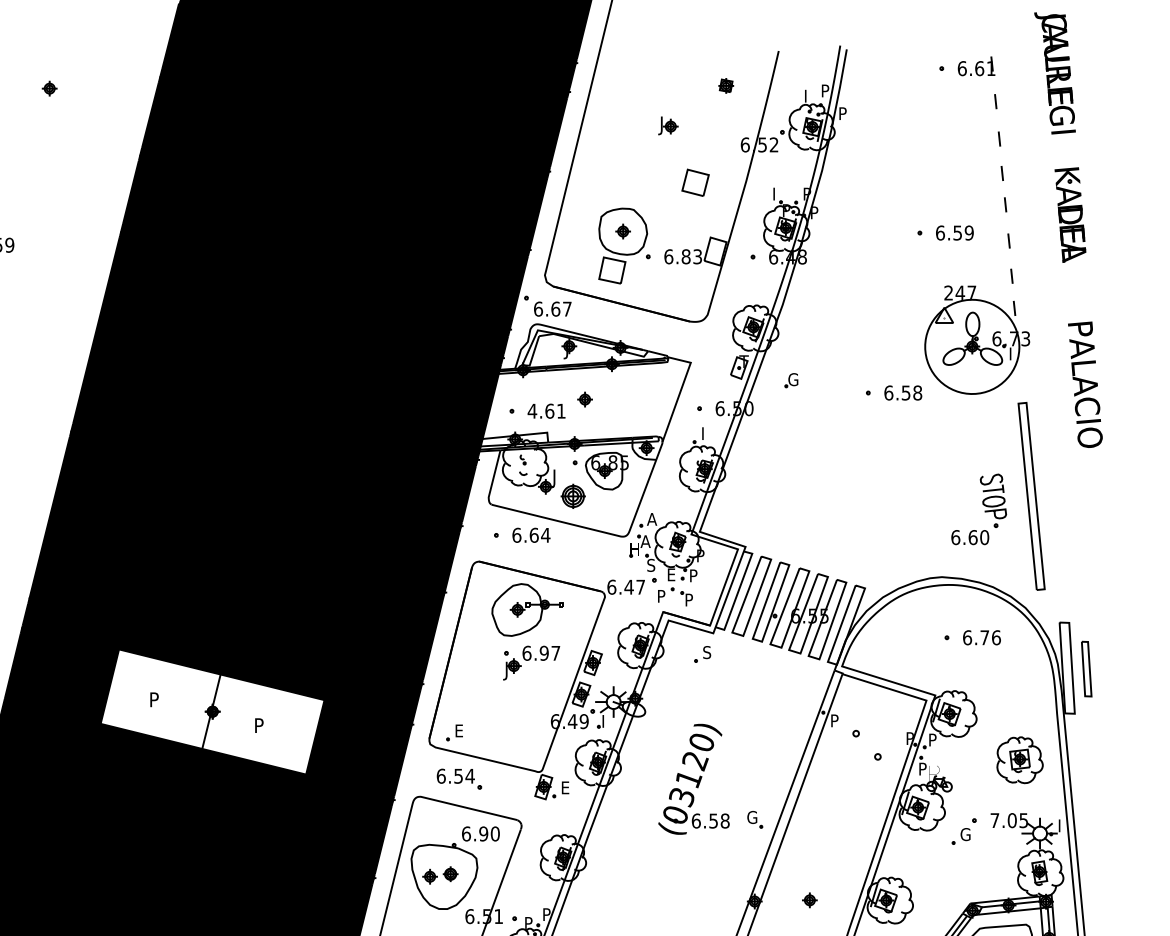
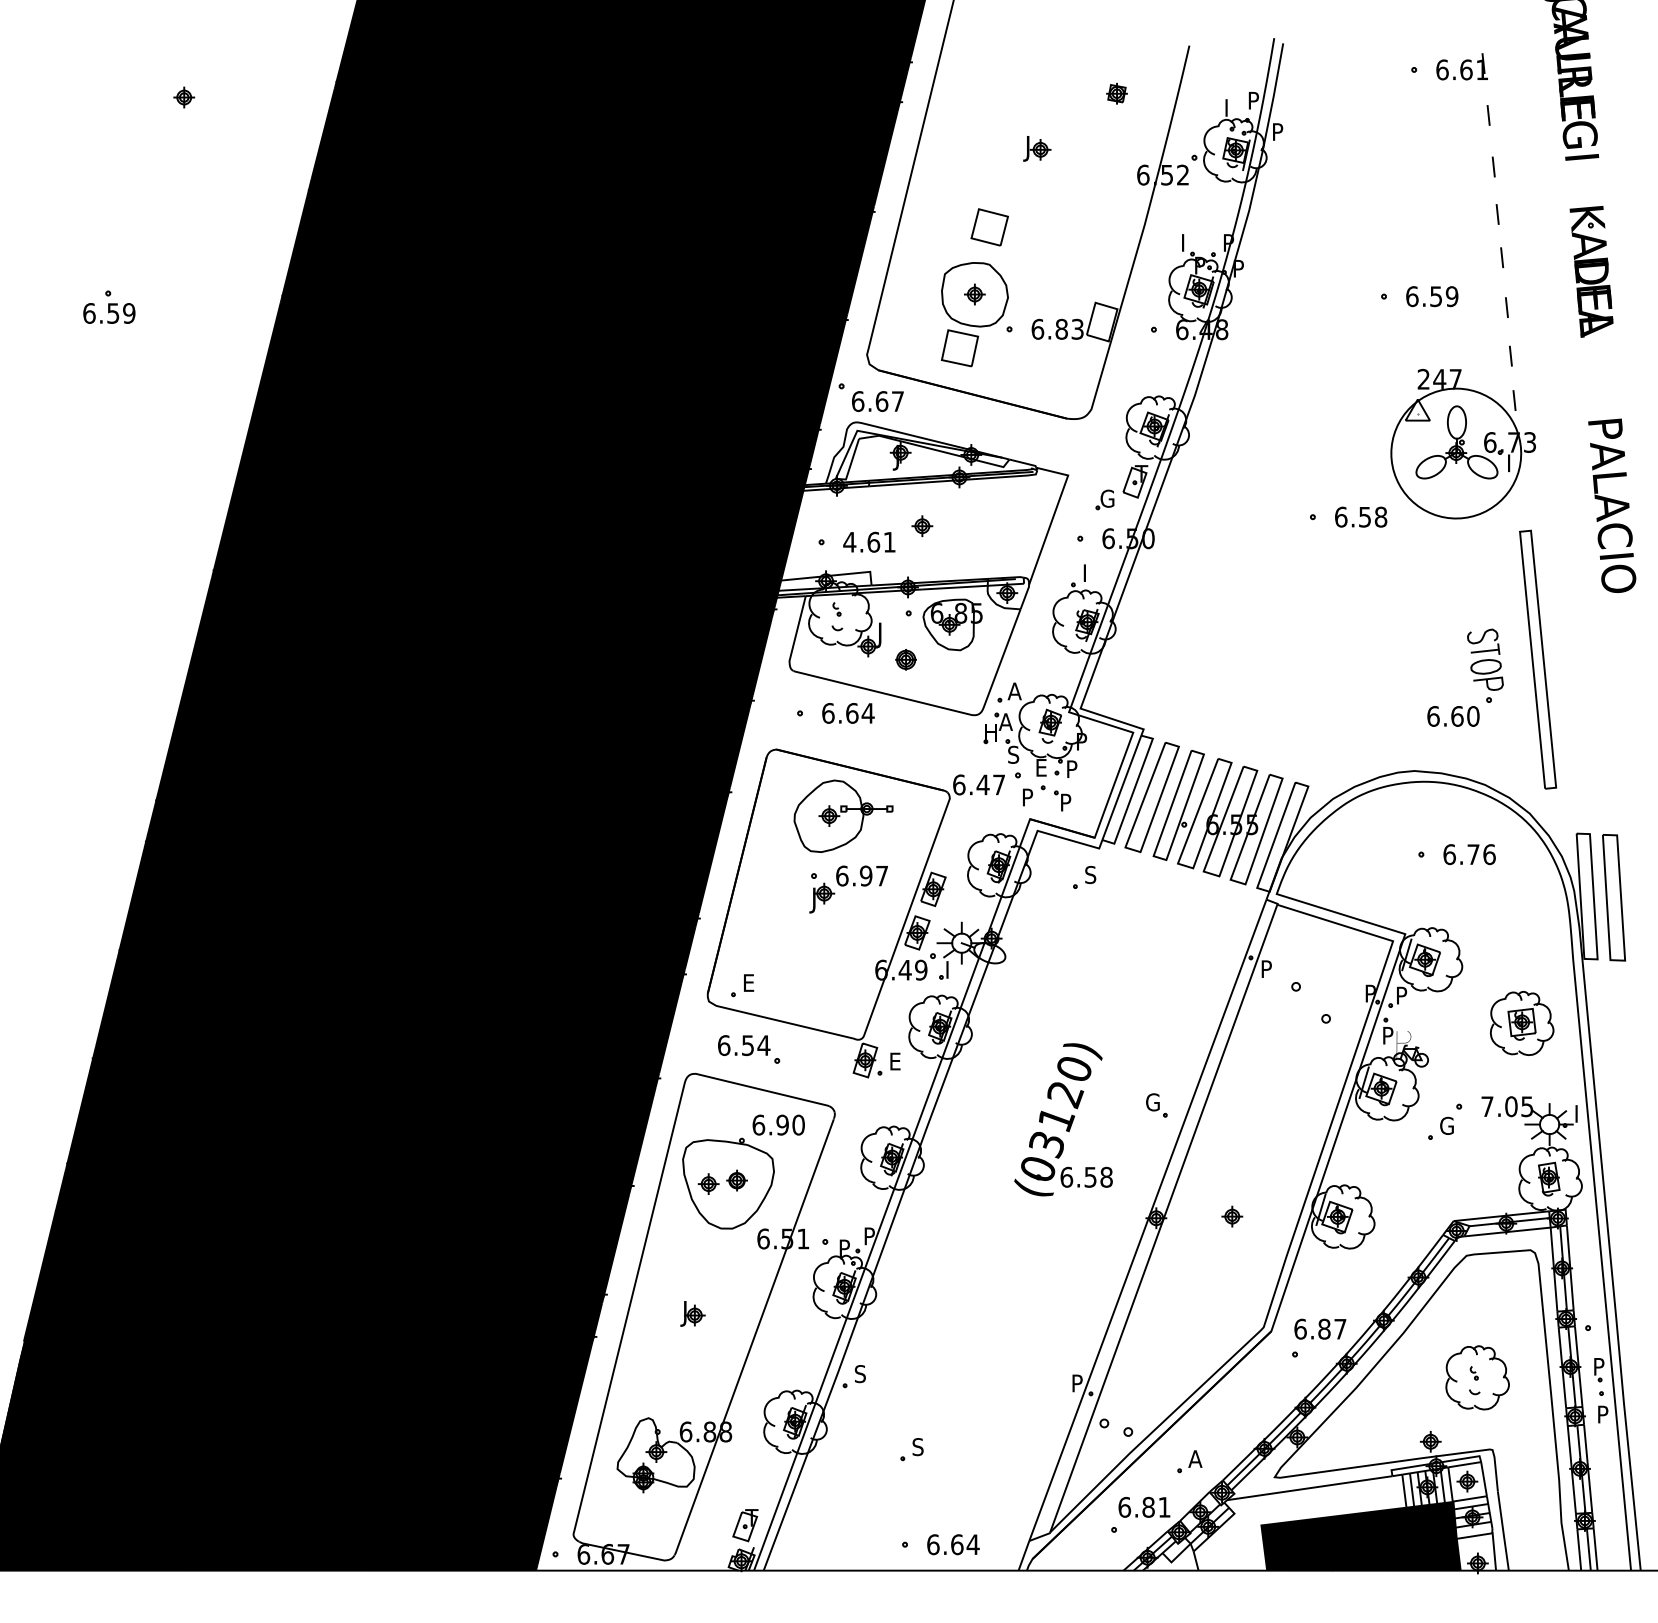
part: (695, 182) -> (989, 227), moved
part: (791, 380) -> (1104, 499), moved
part: (572, 496) -> (905, 659), size x0.62
part: (1086, 668) -> (1613, 897), size x1.67
fill: (212, 711) -> (408, 956), added
part: (693, 779) -> (1063, 1119), moved

